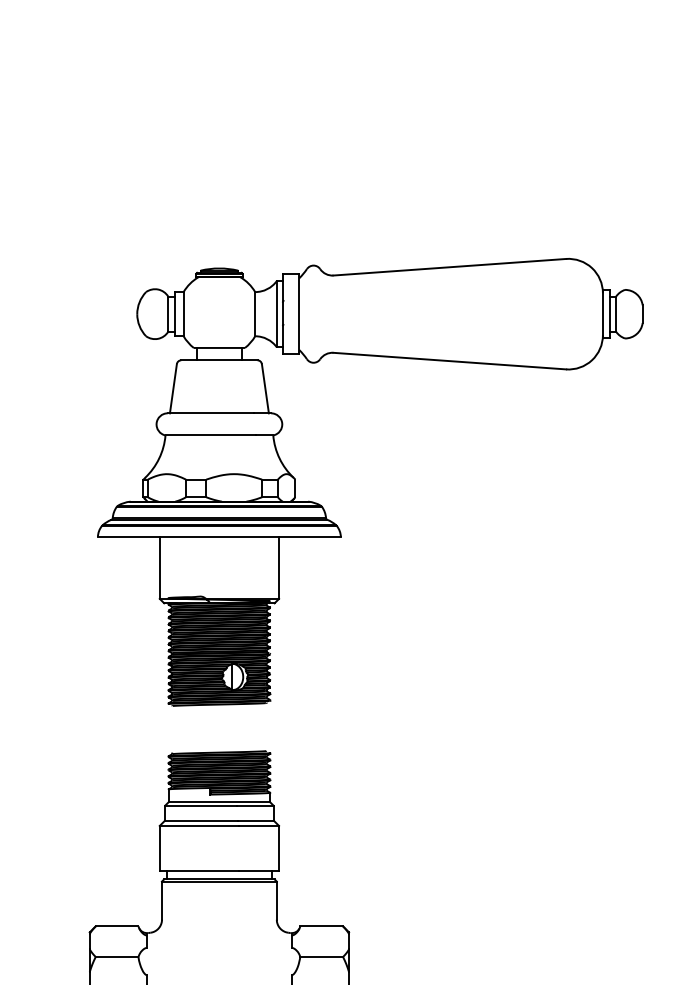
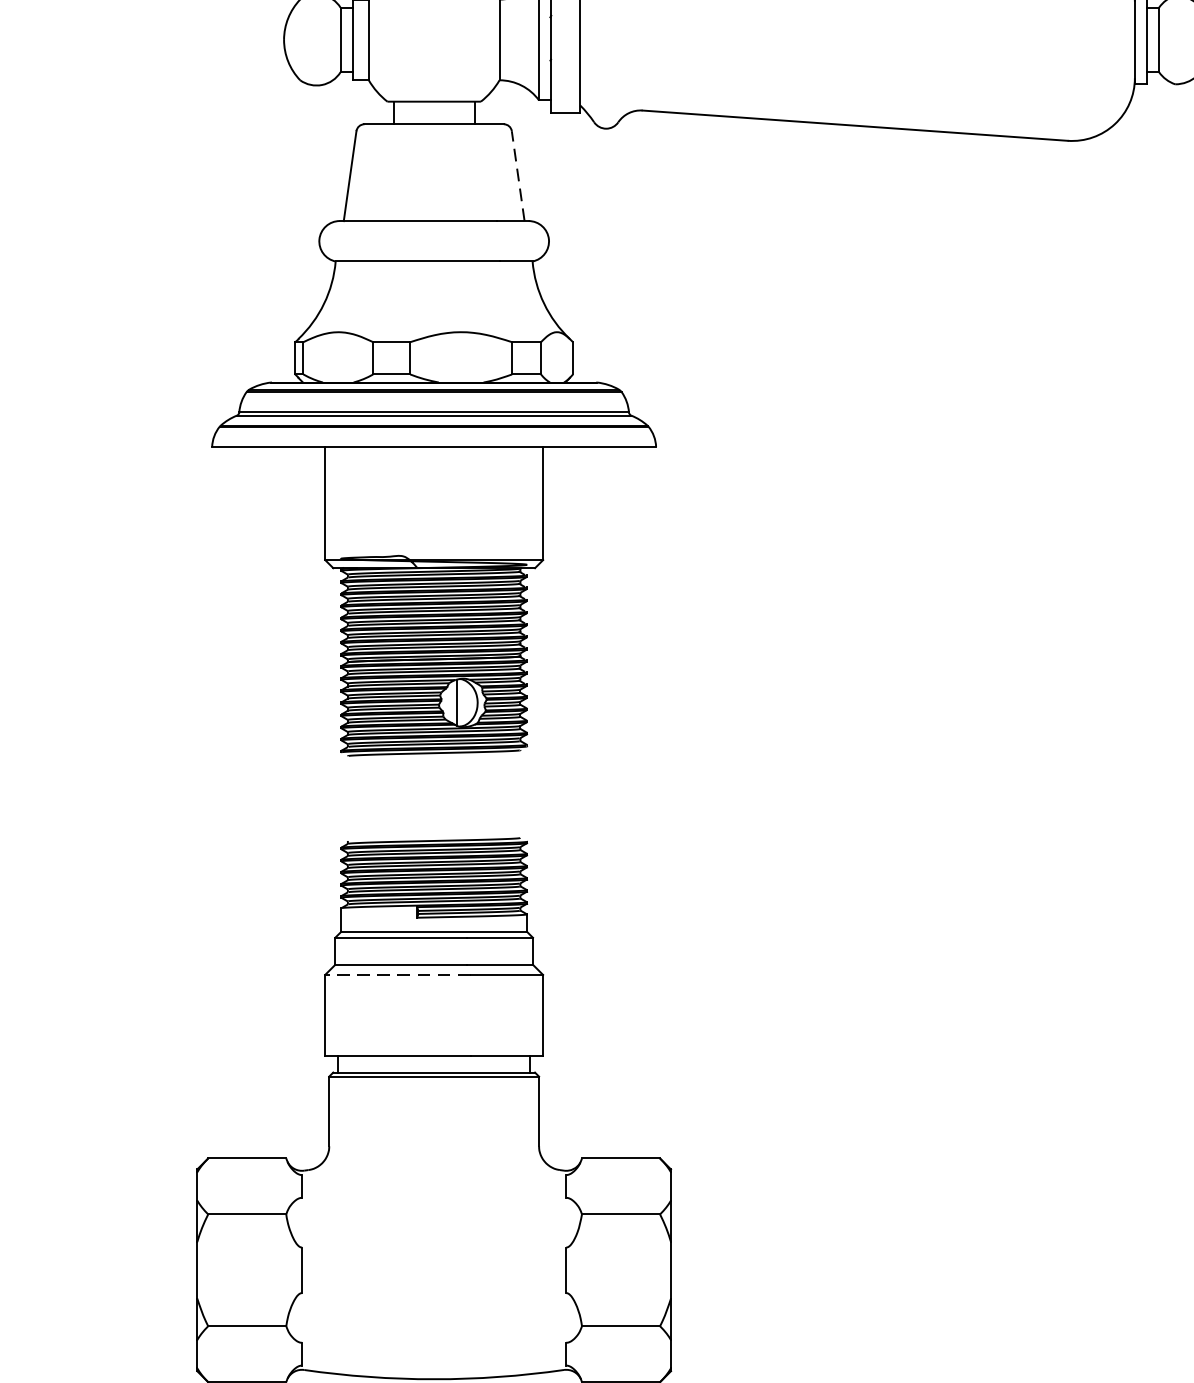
line: (265, 388) -> (518, 175), solid -> dashed
line: (199, 825) -> (397, 974), solid -> dashed

